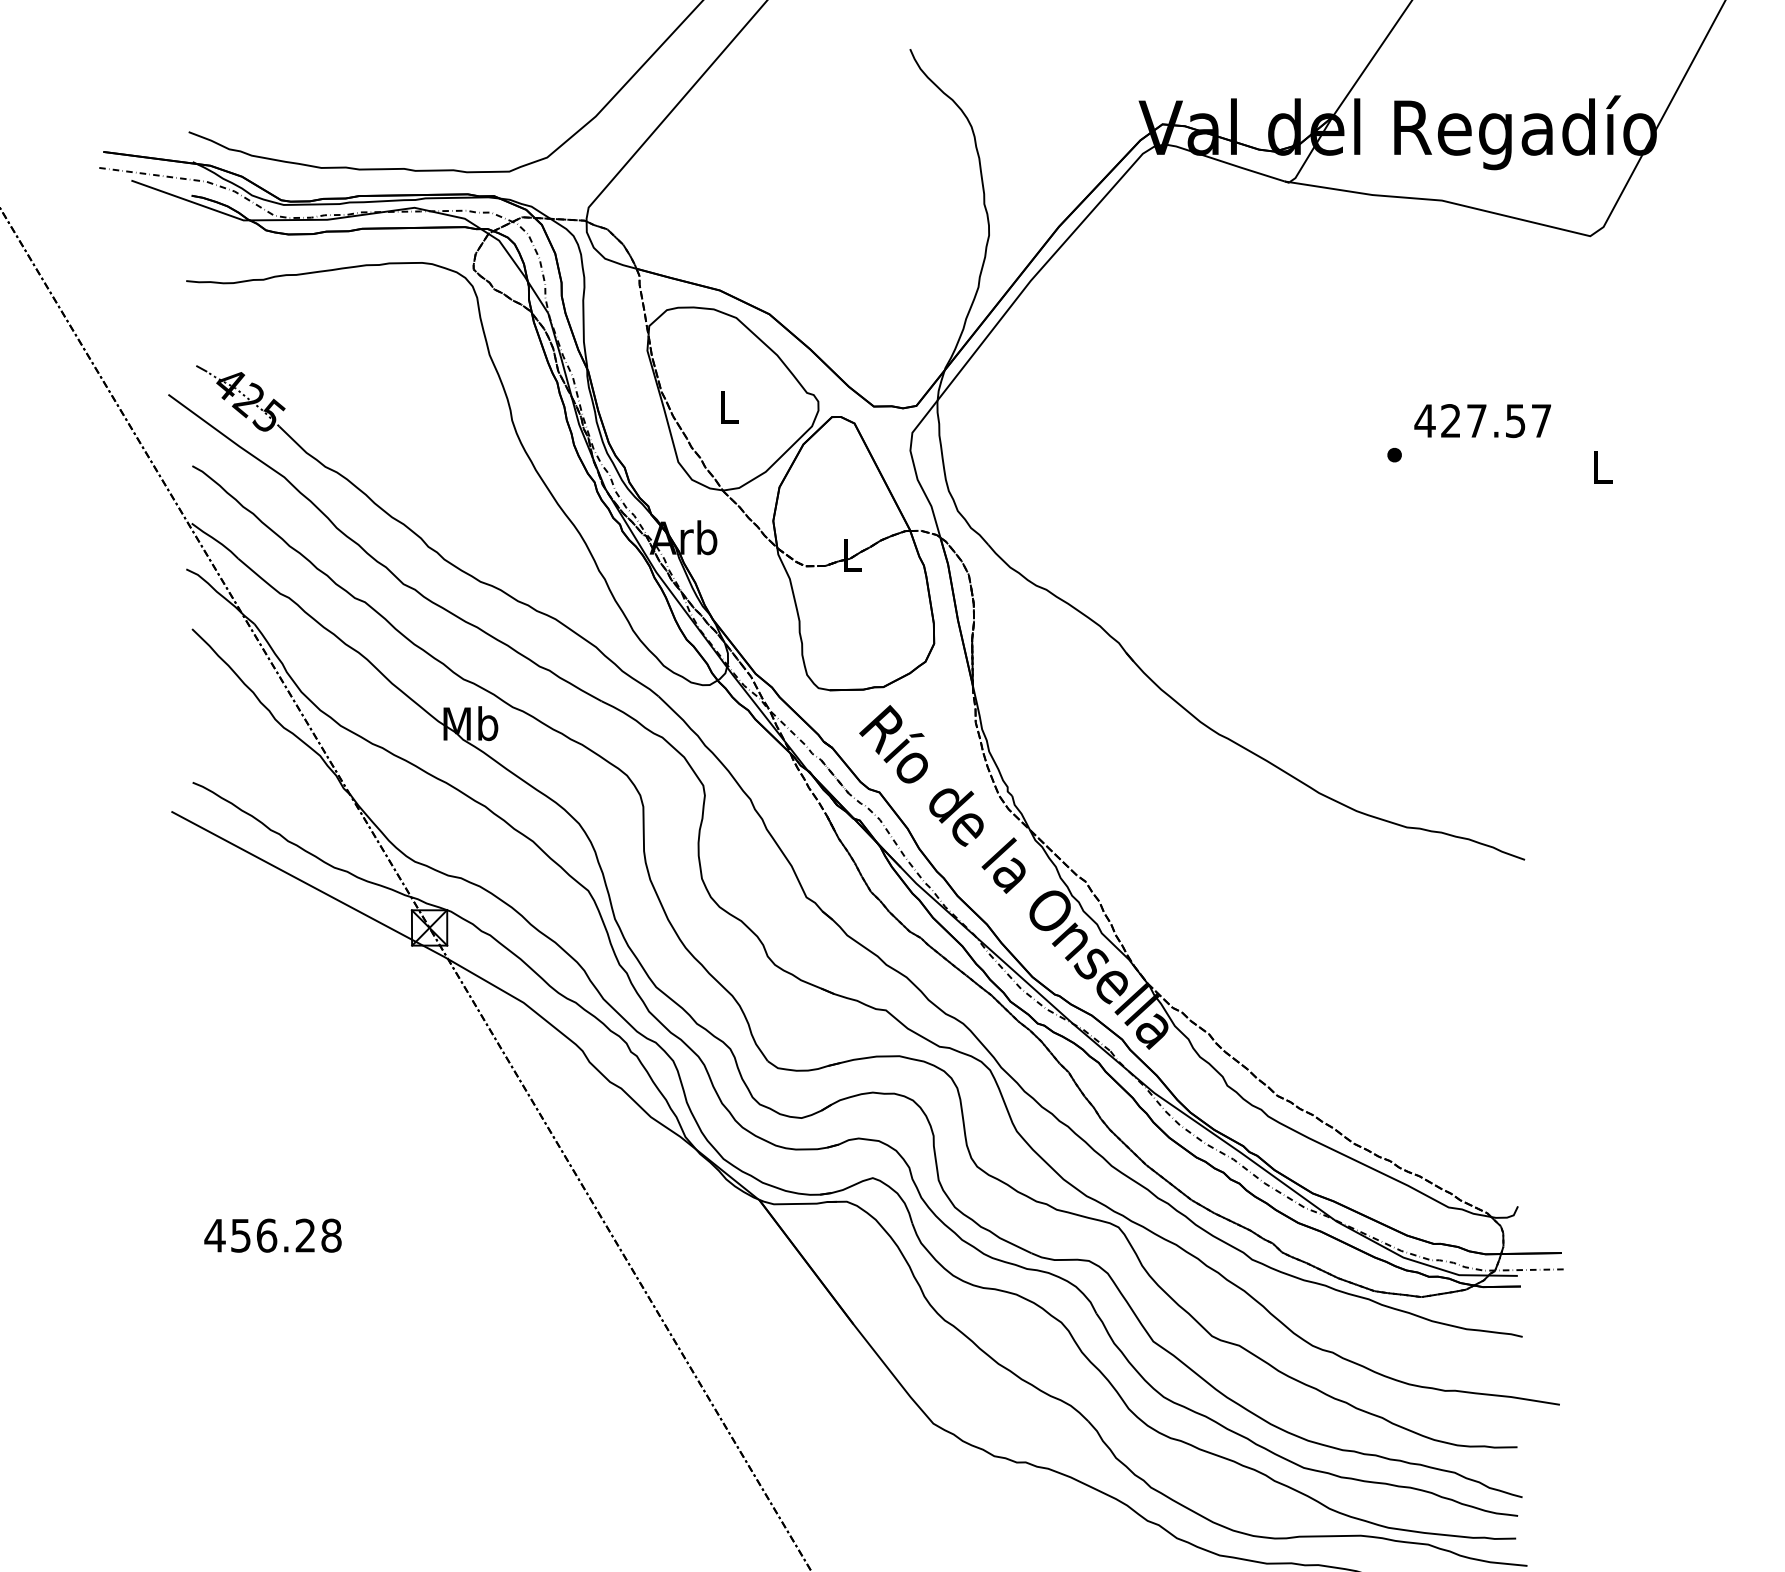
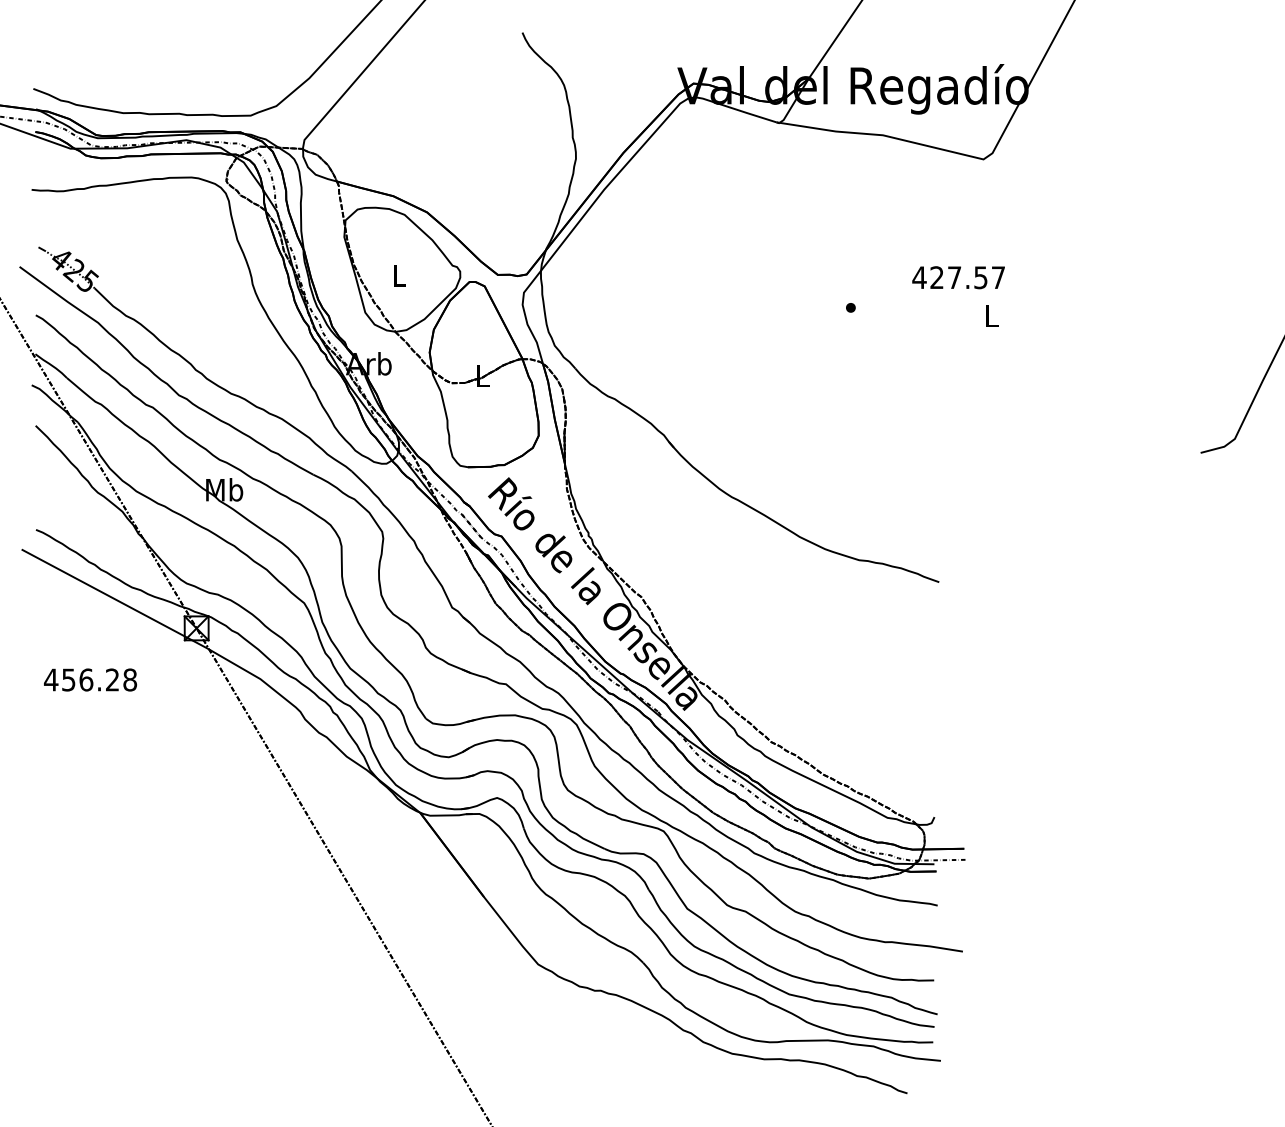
text: (1482, 420) -> (958, 277), moved
text: (272, 1234) -> (90, 679), moved

